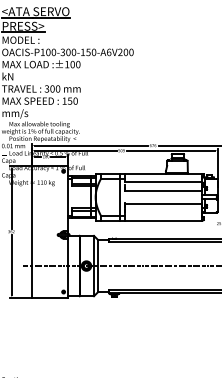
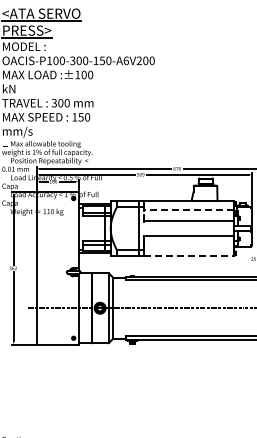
line: (162, 181) -> (188, 210), solid -> dashed
line: (162, 221) -> (188, 256), solid -> dashed

